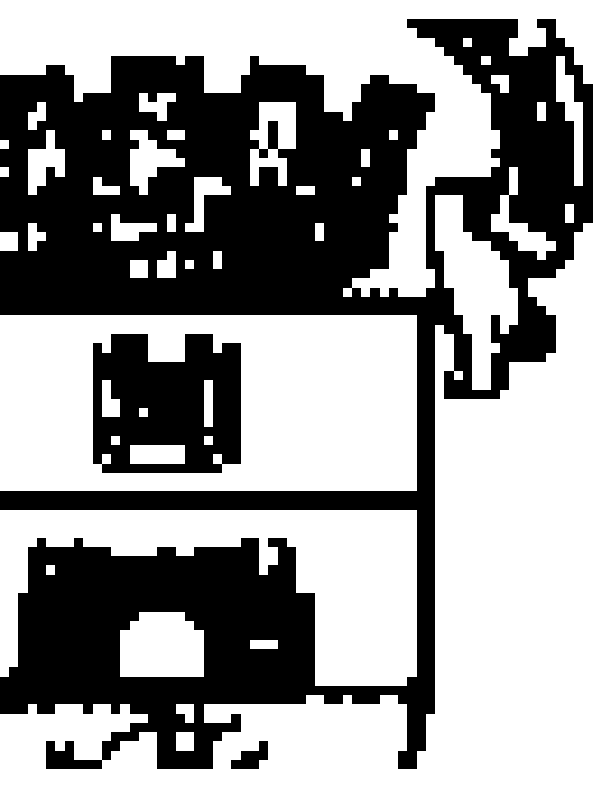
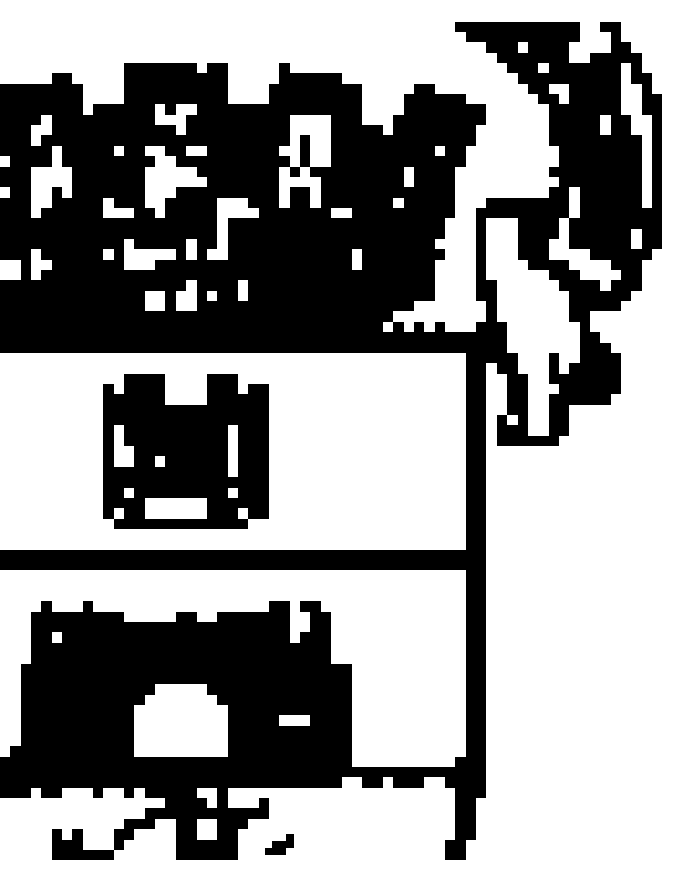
part: (249, 754) -> (278, 843), size x0.7

